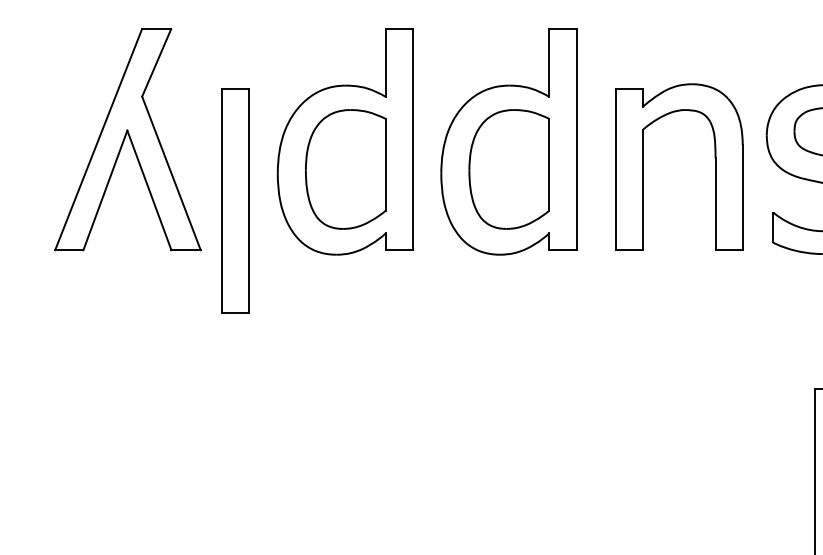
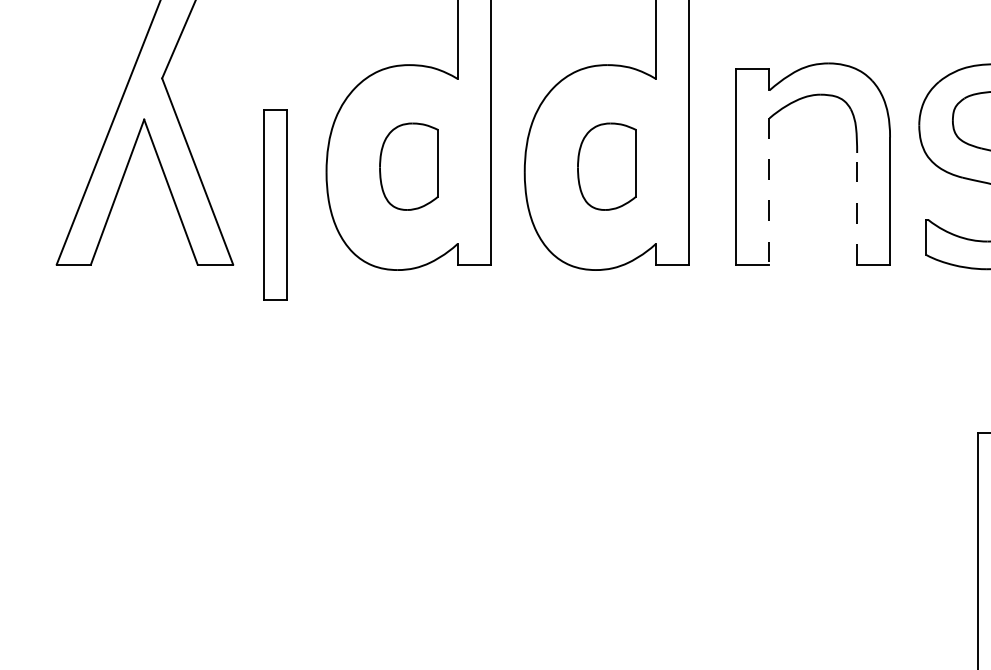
part: (345, 169) -> (408, 166), size x0.6
part: (508, 169) -> (606, 166), size x0.6
line: (643, 190) -> (769, 192), solid -> dashed
part: (235, 200) -> (275, 204), size x0.7
line: (715, 203) -> (857, 207), solid -> dashed

